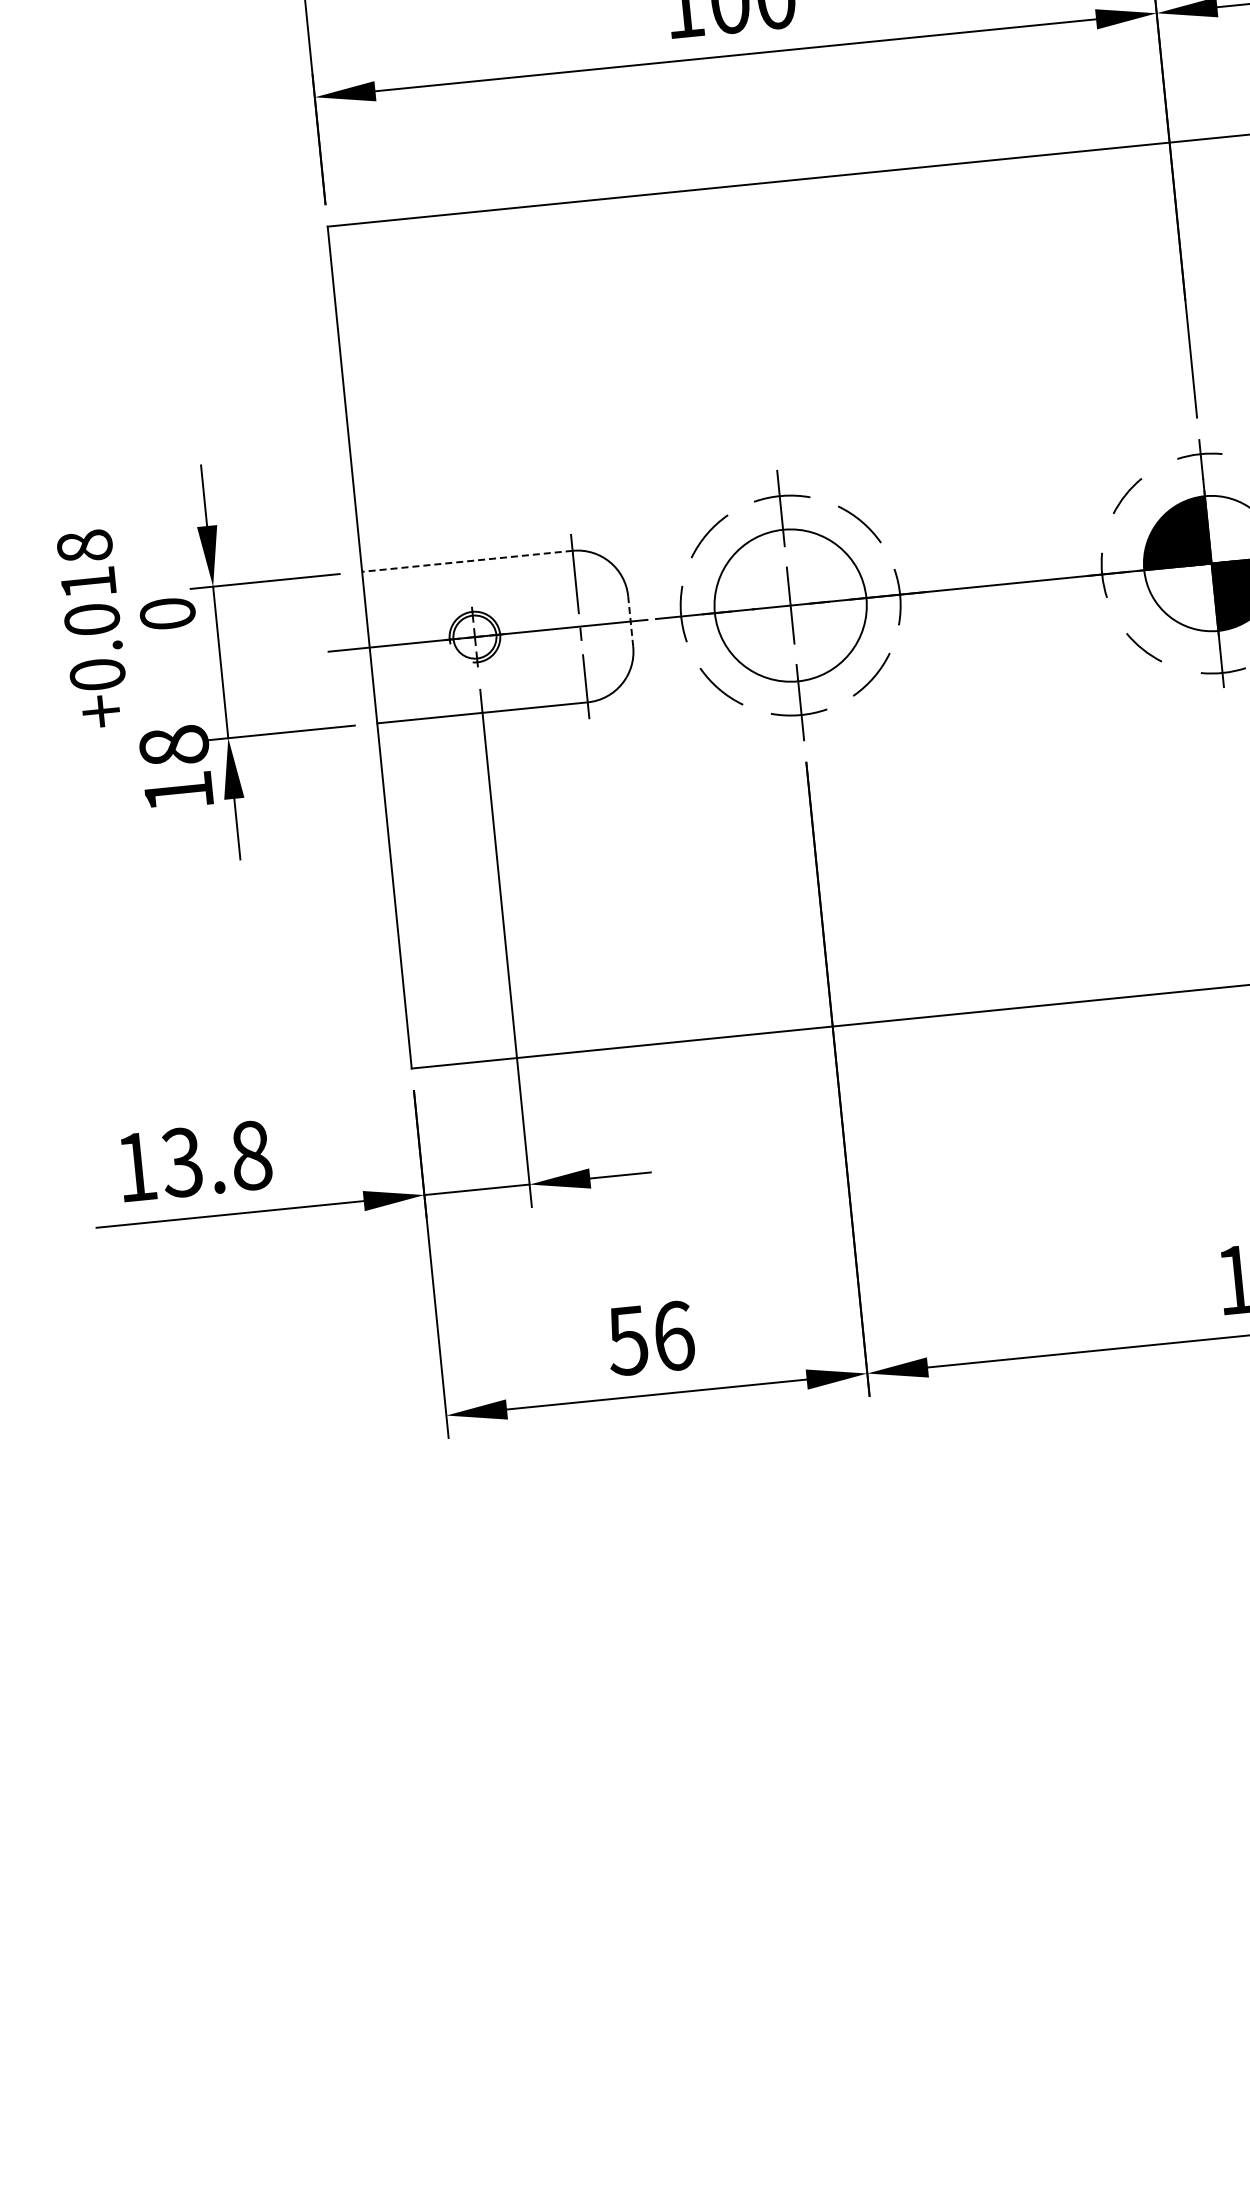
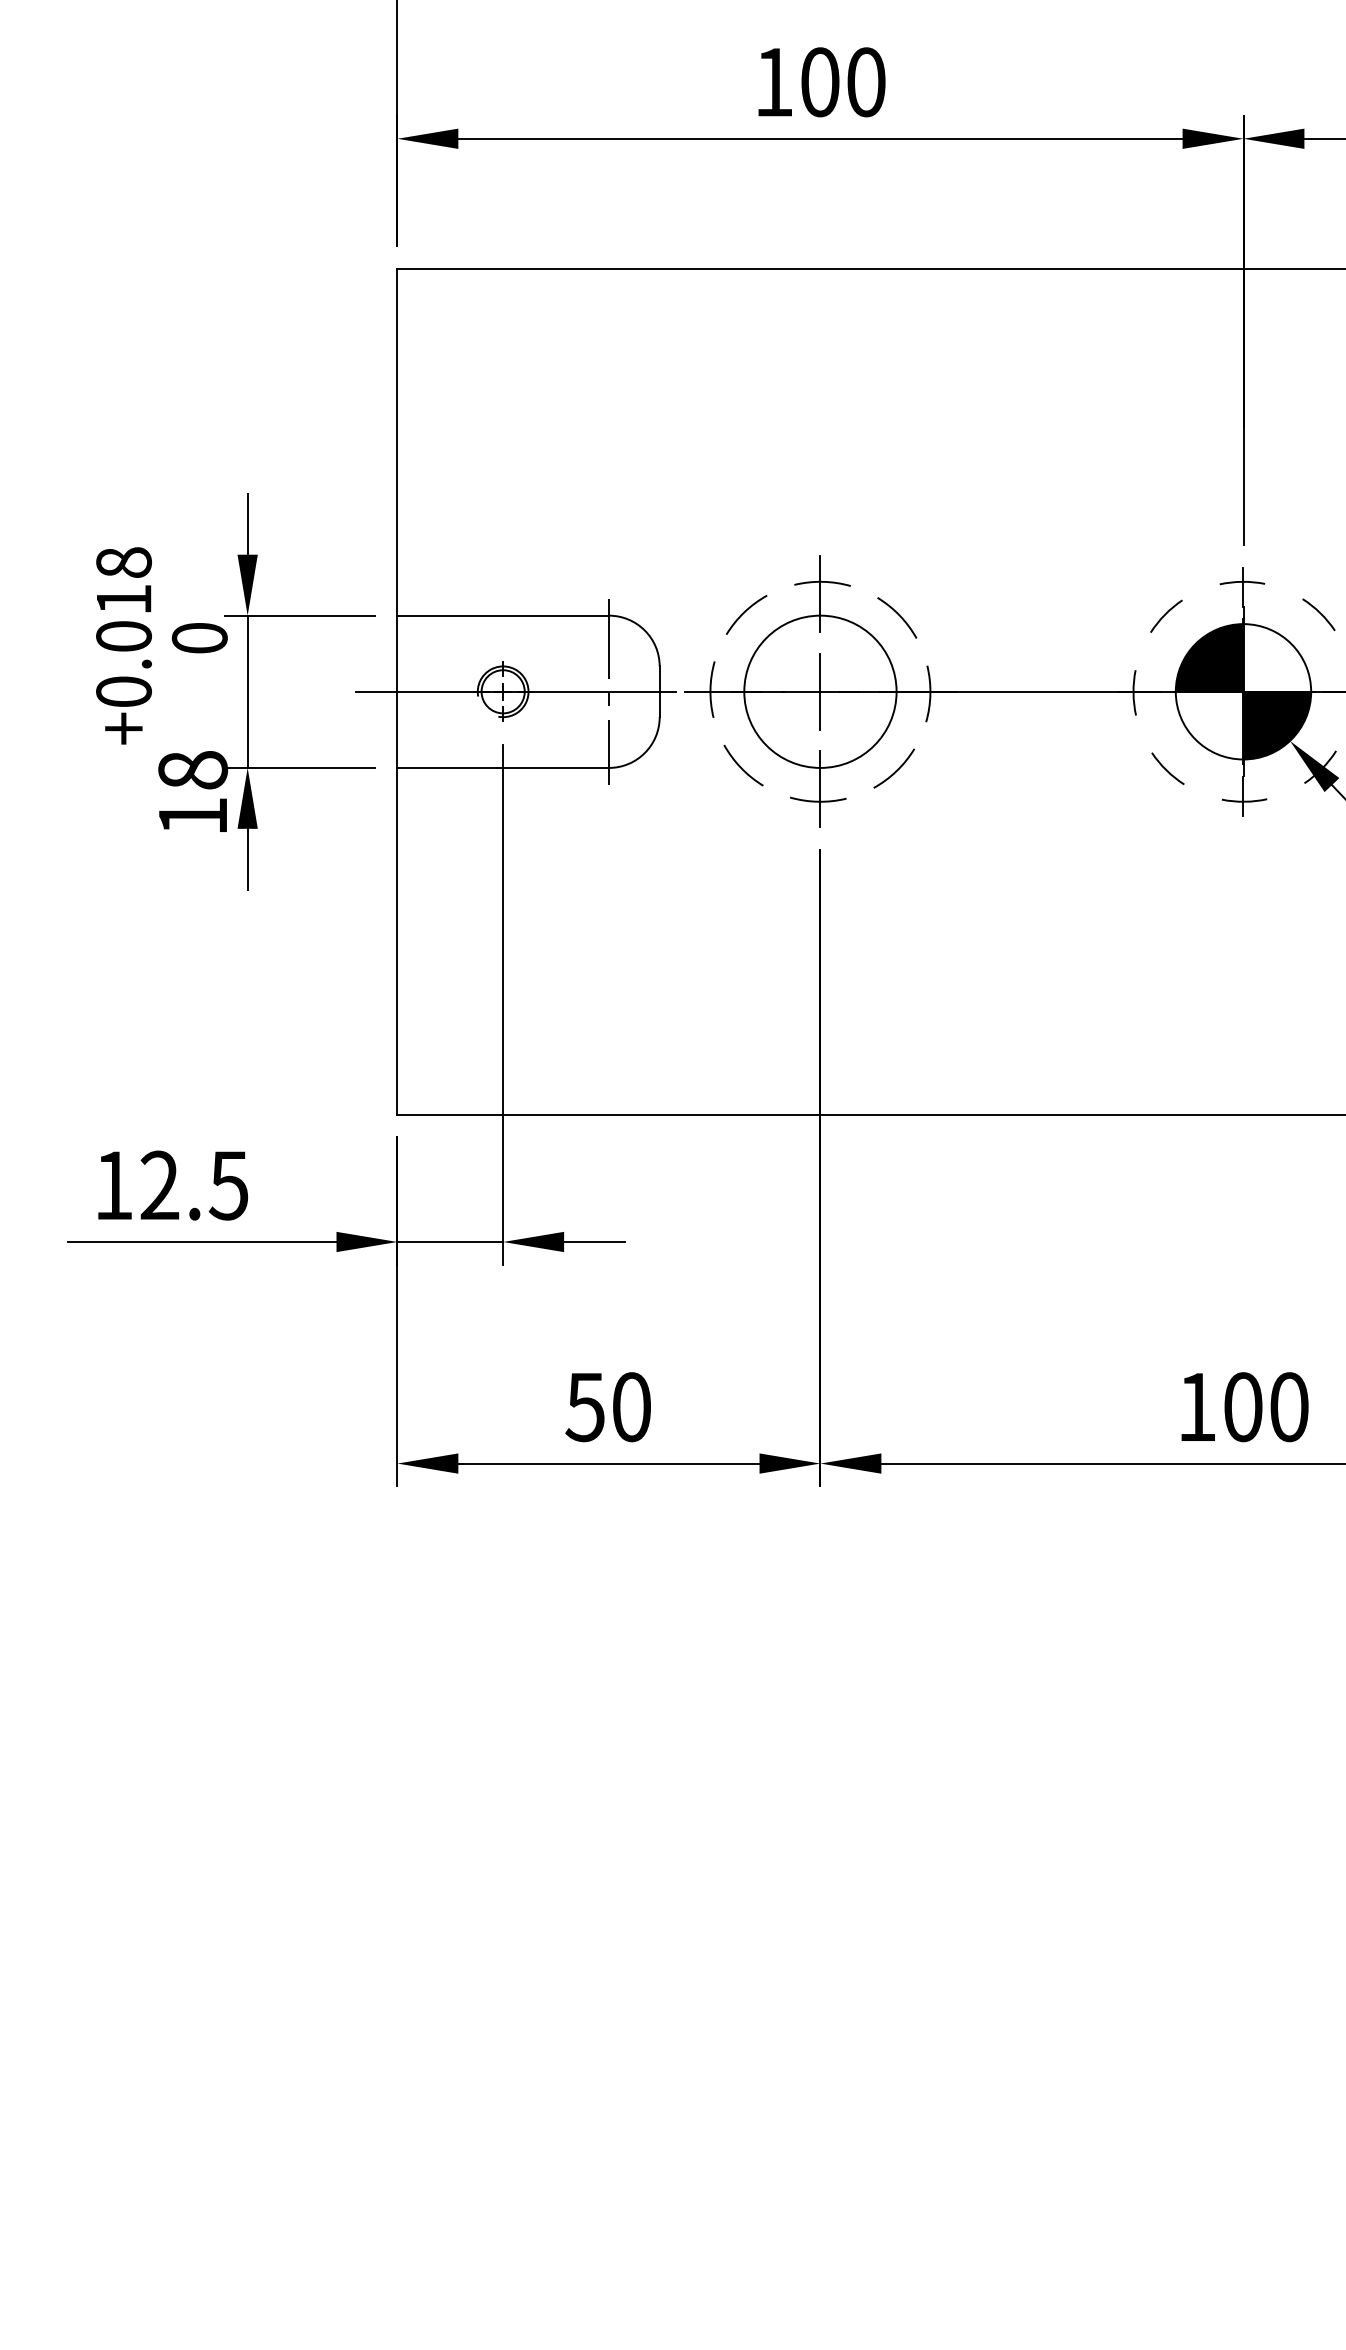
line: (467, 561) -> (503, 615), dashed -> solid
line: (630, 621) -> (659, 691), dashed -> solid
text: (215, 1159) -> (193, 1185), 13.8 -> 12.5
text: (674, 1336) -> (632, 1407), 56 -> 50

